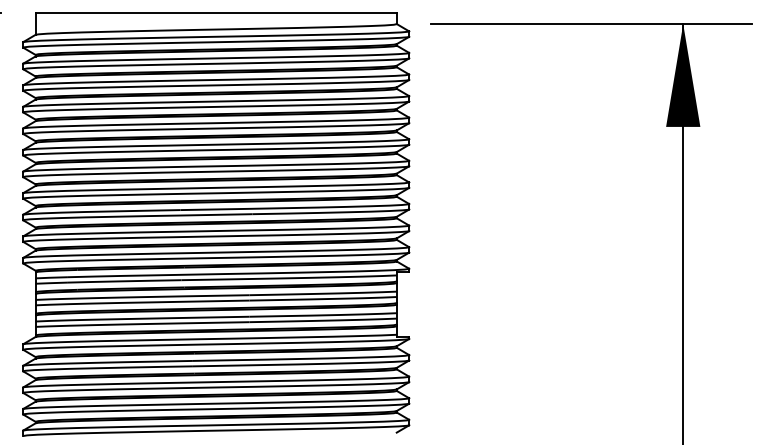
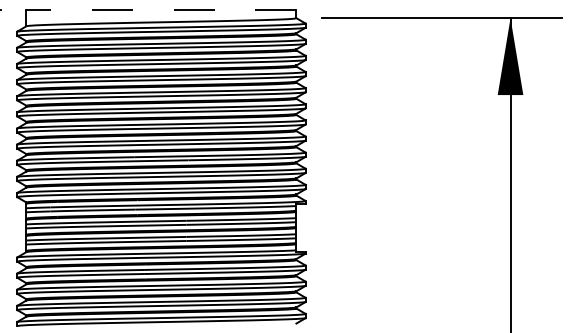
line: (216, 13) -> (161, 10), solid -> dashed

